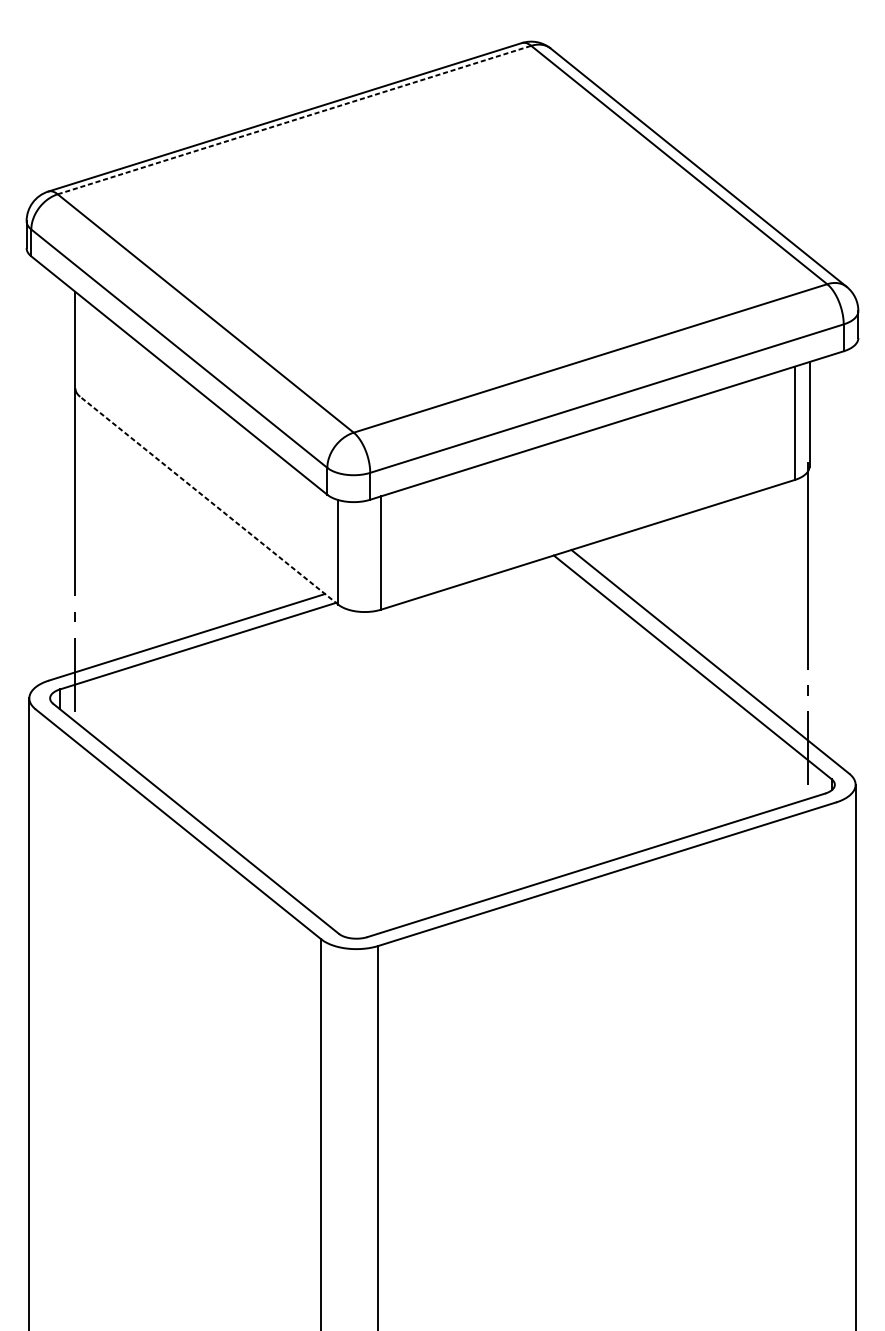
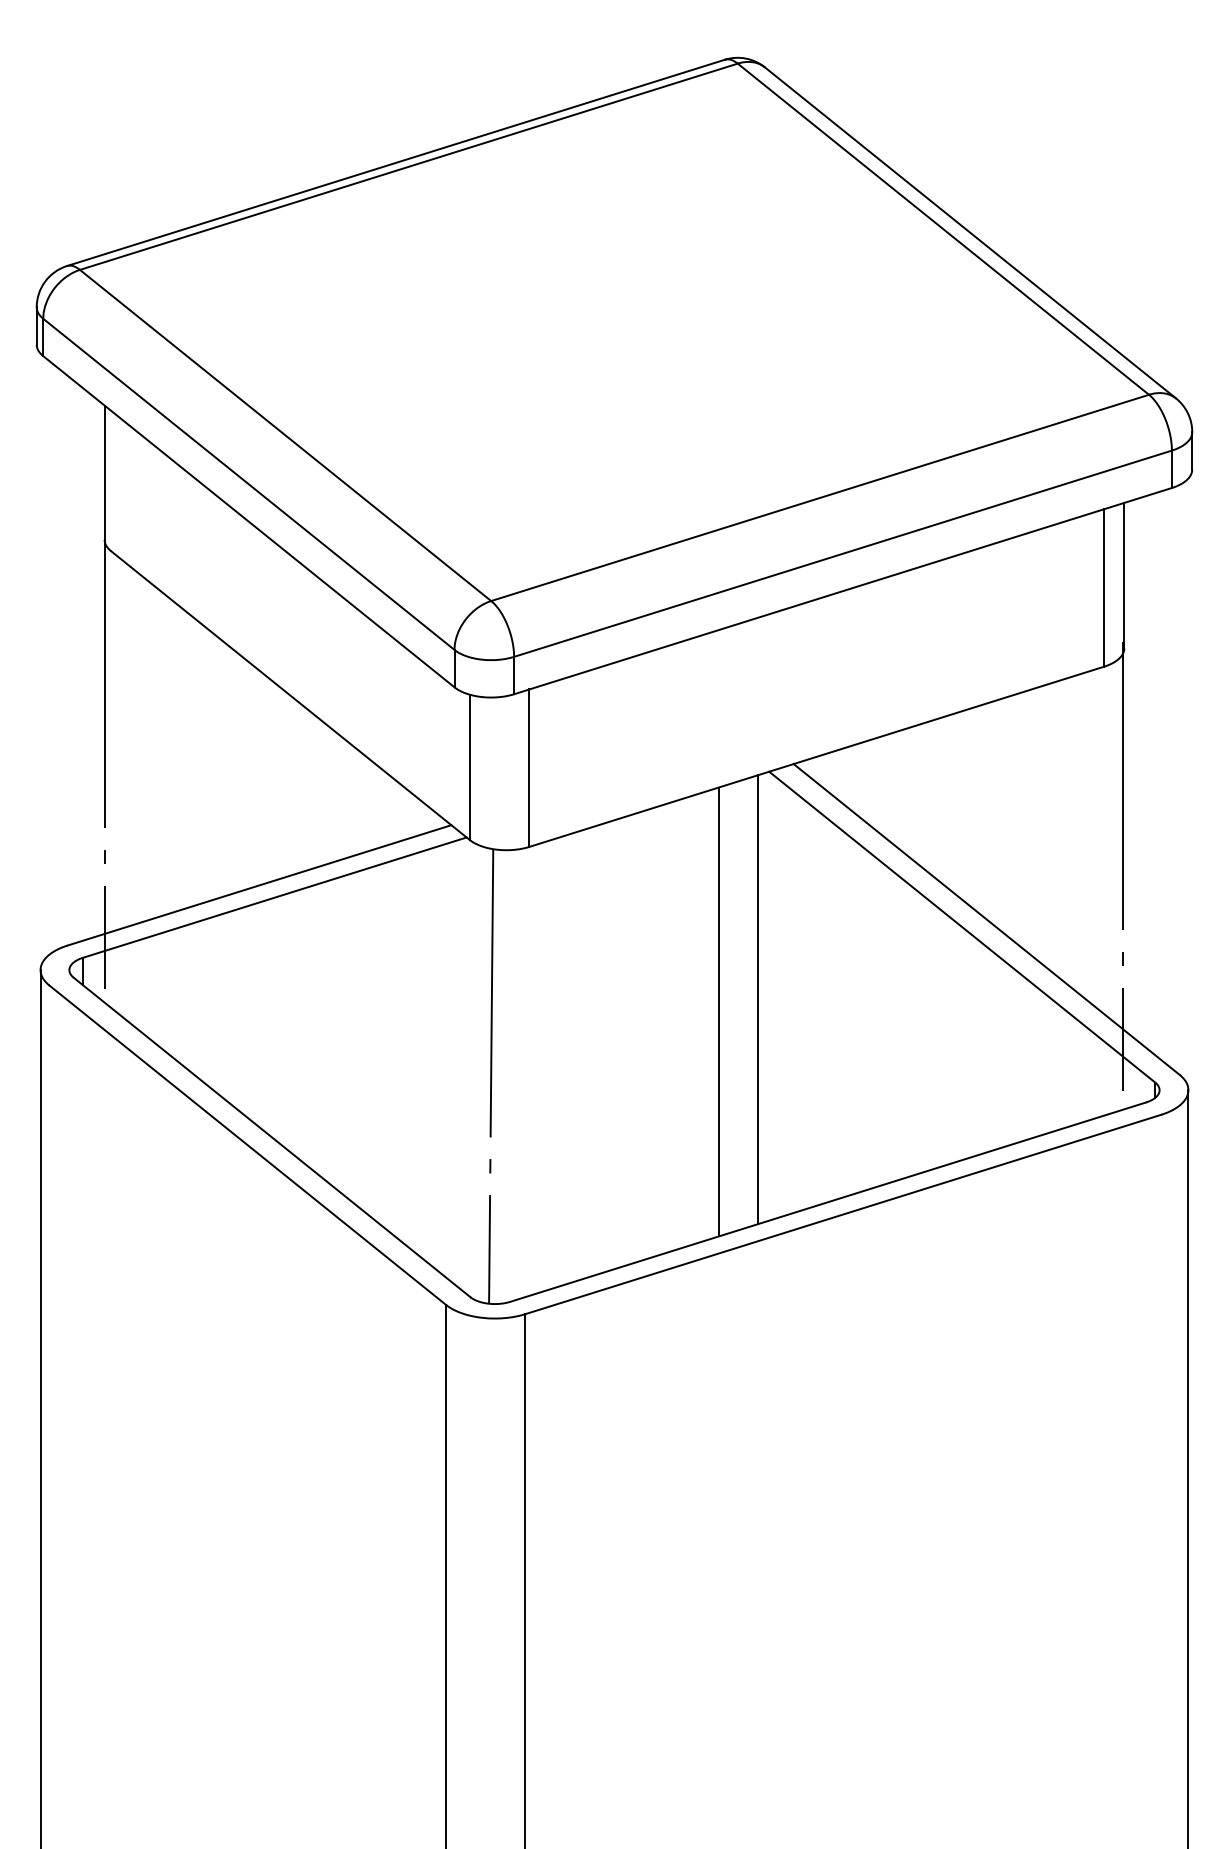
line: (294, 119) -> (408, 166), dashed -> solid
line: (209, 500) -> (290, 695), dashed -> solid
line: (546, 719) -> (758, 999), added
line: (517, 728) -> (718, 1011), added
line: (353, 774) -> (491, 1076), added

